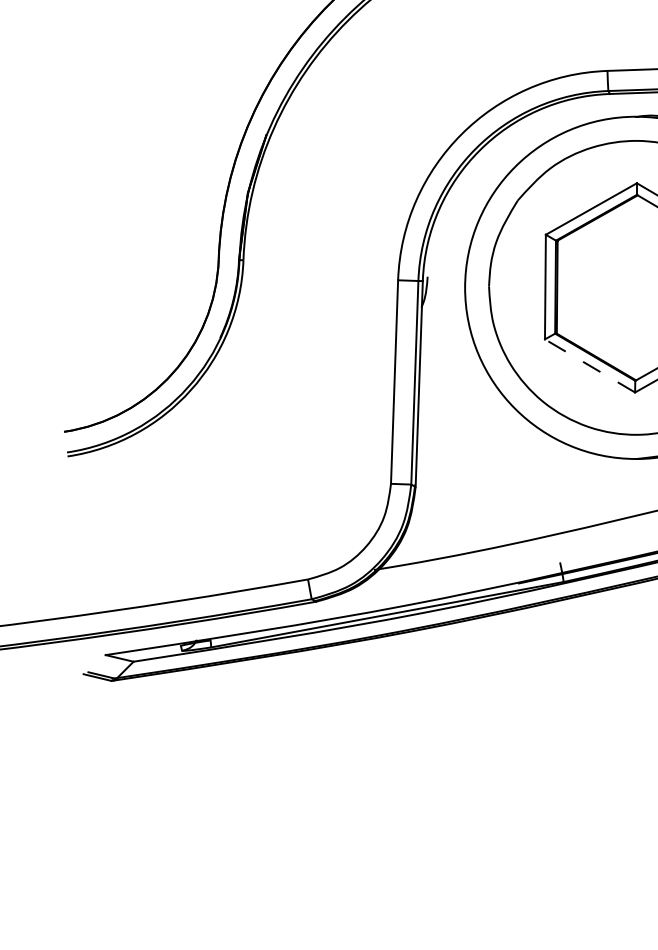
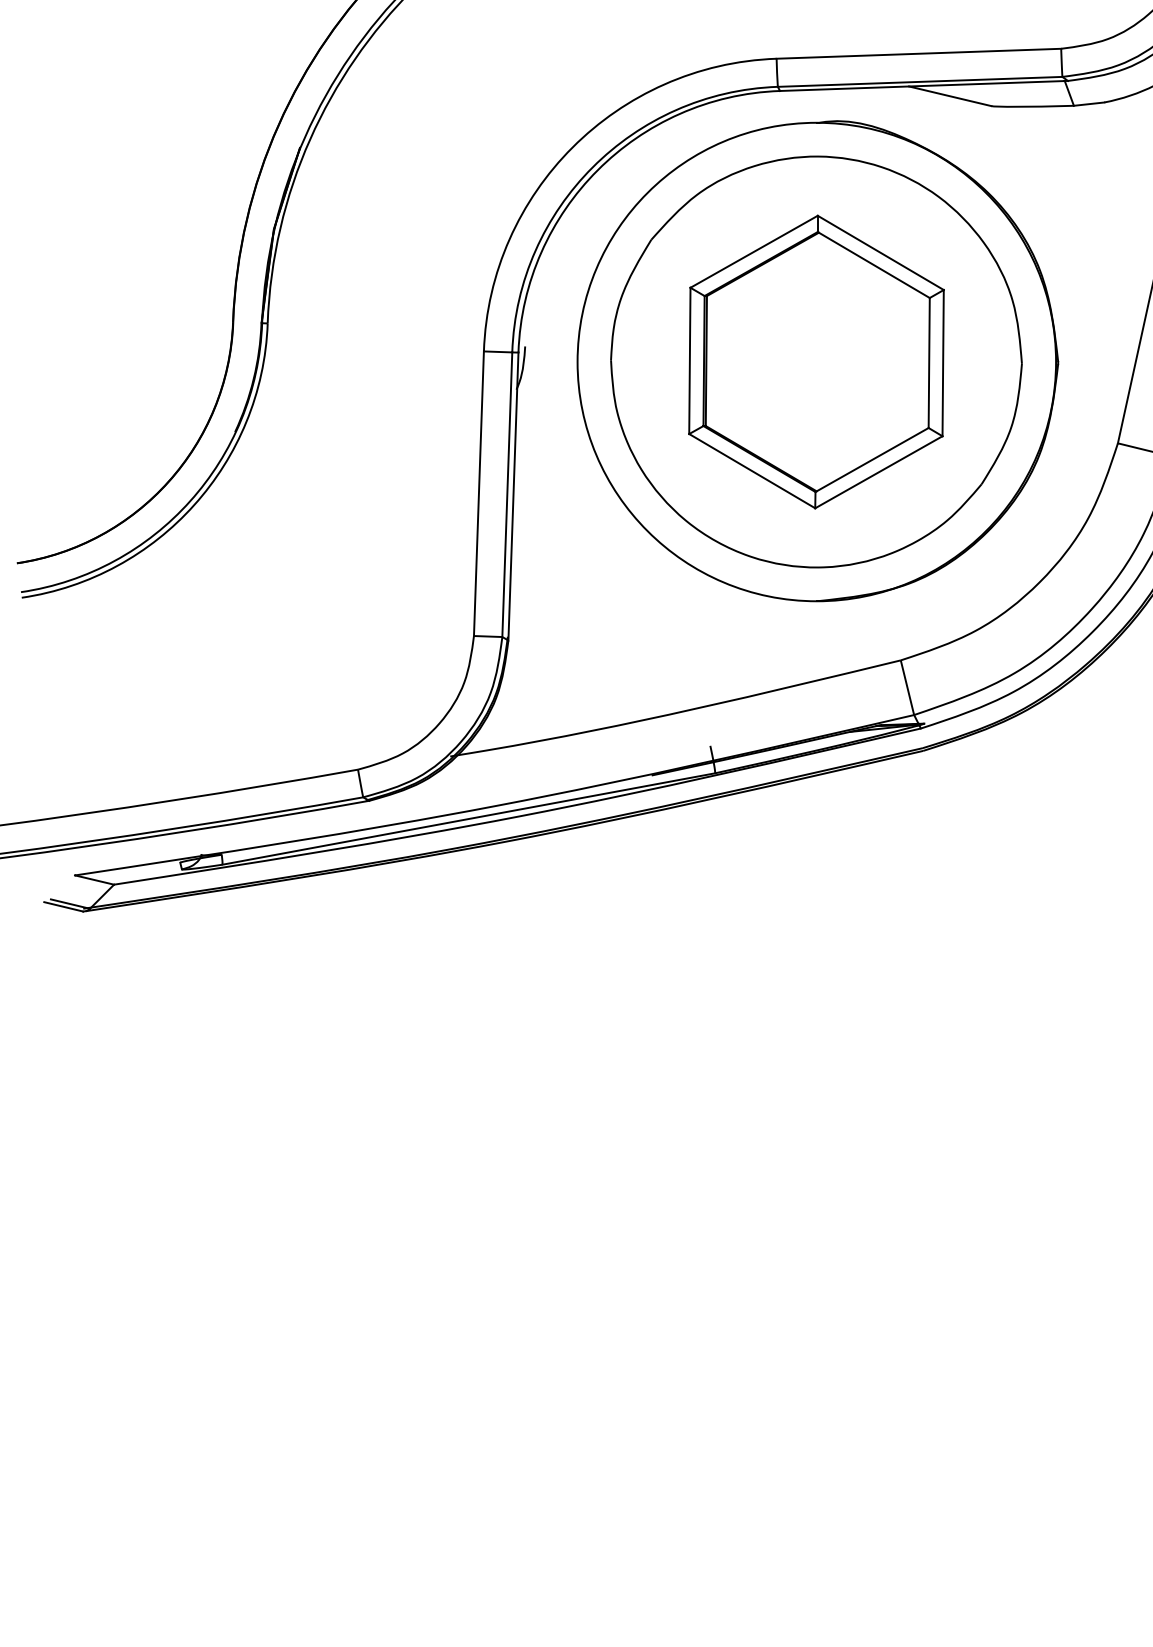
line: (589, 365) -> (751, 470), dashed -> solid

